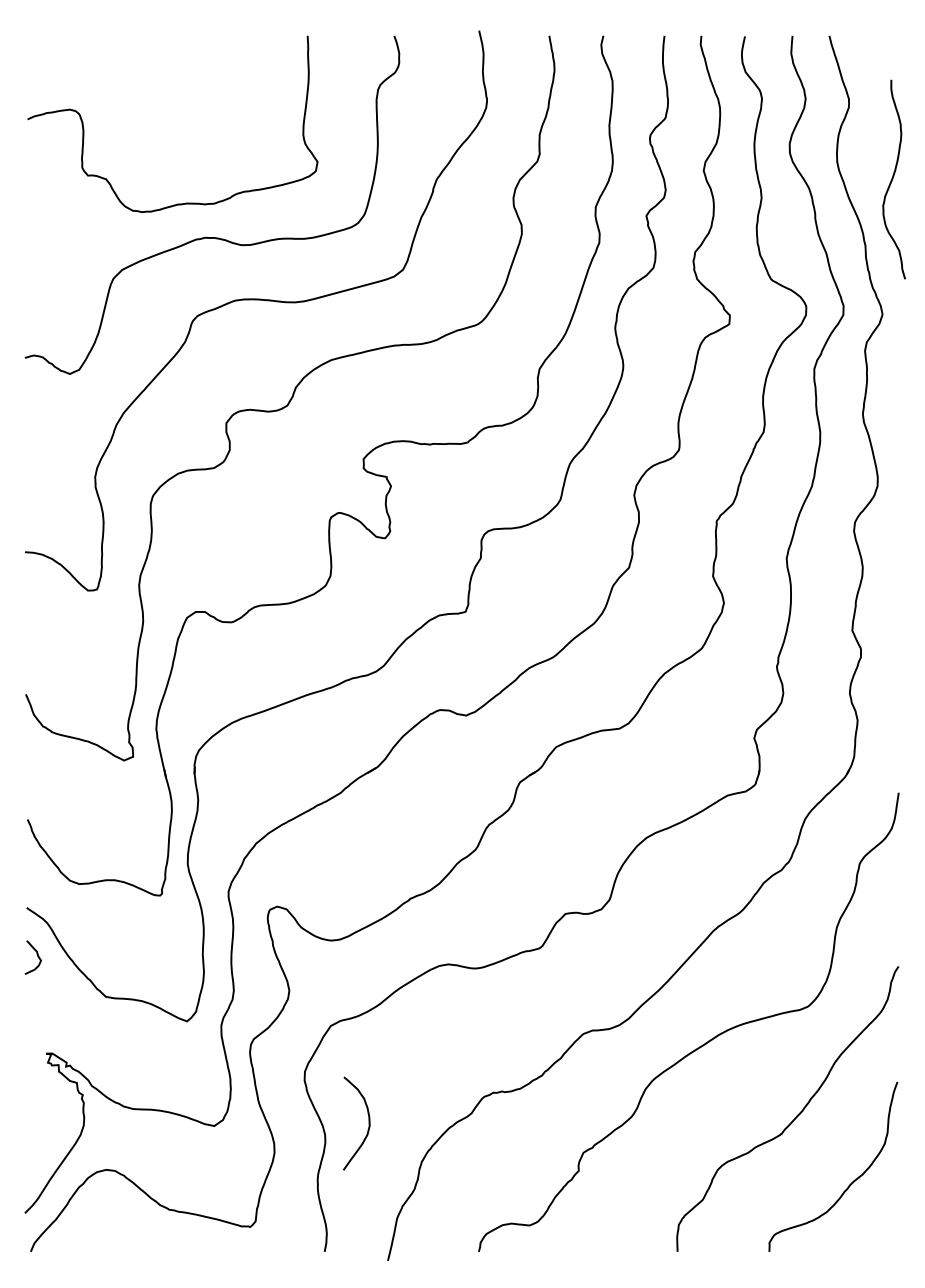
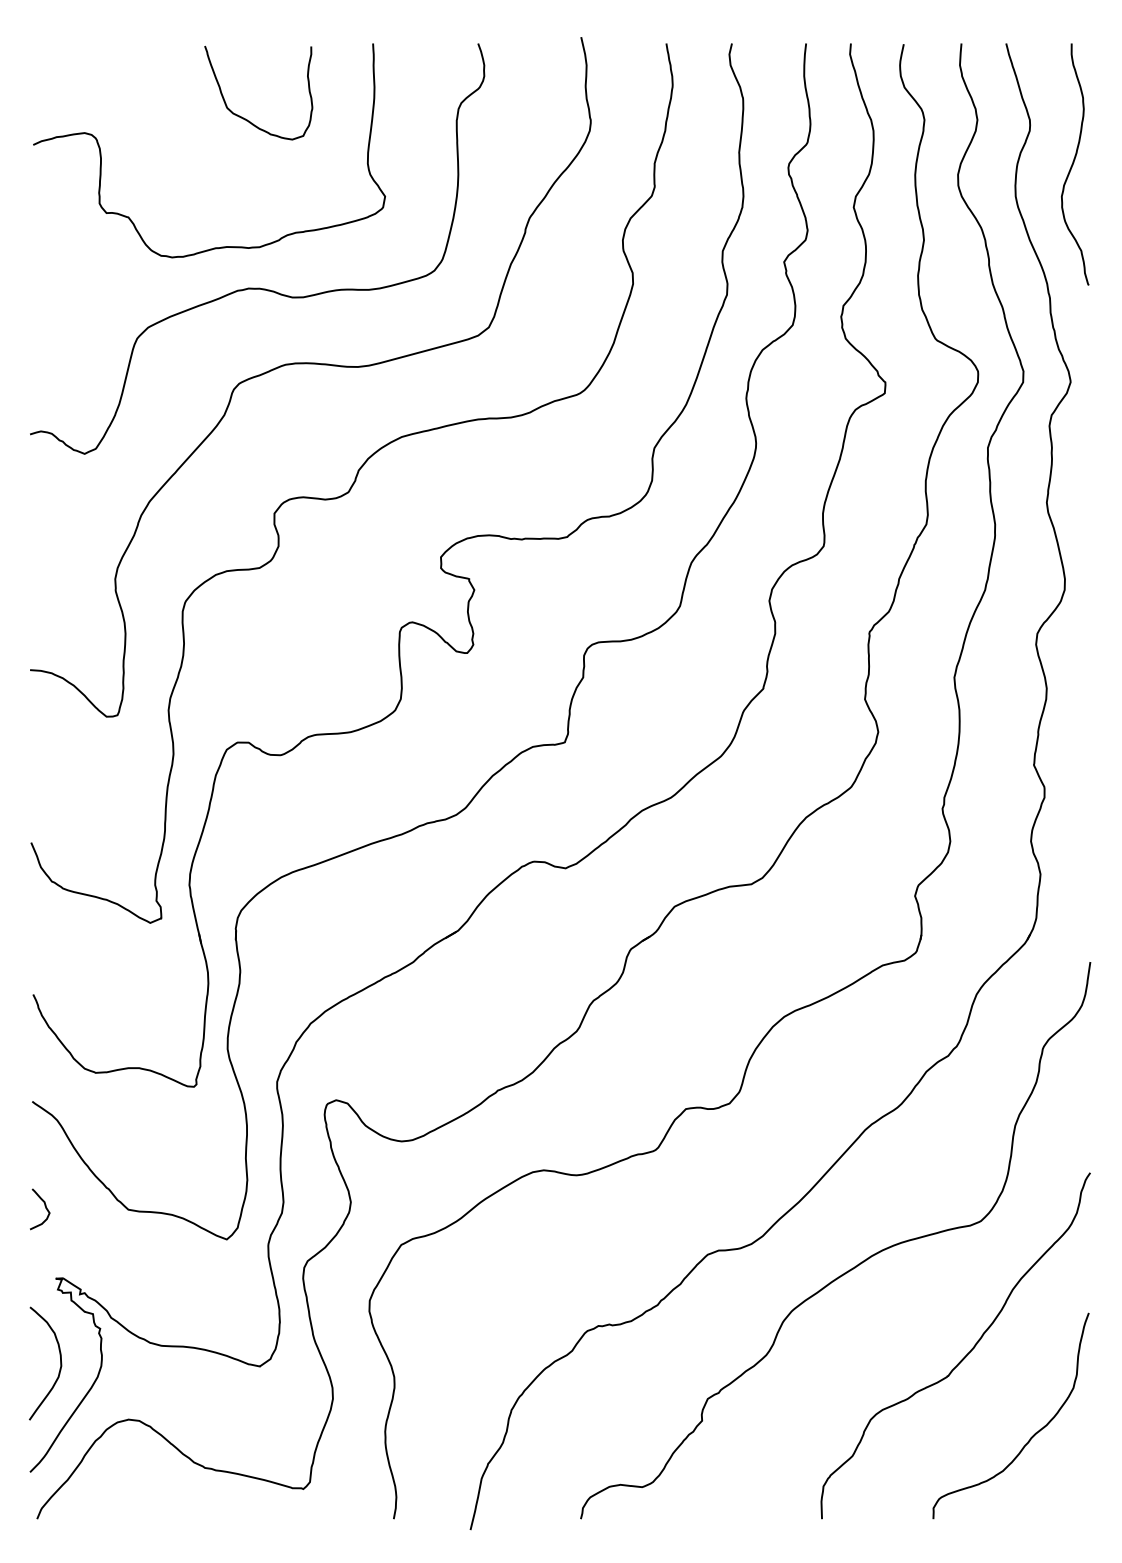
curve: (199, 95) -> (241, 115), added
curve: (893, 179) -> (1074, 164), moved
curve: (36, 954) -> (44, 1205), moved
curve: (368, 1123) -> (59, 1363), moved

